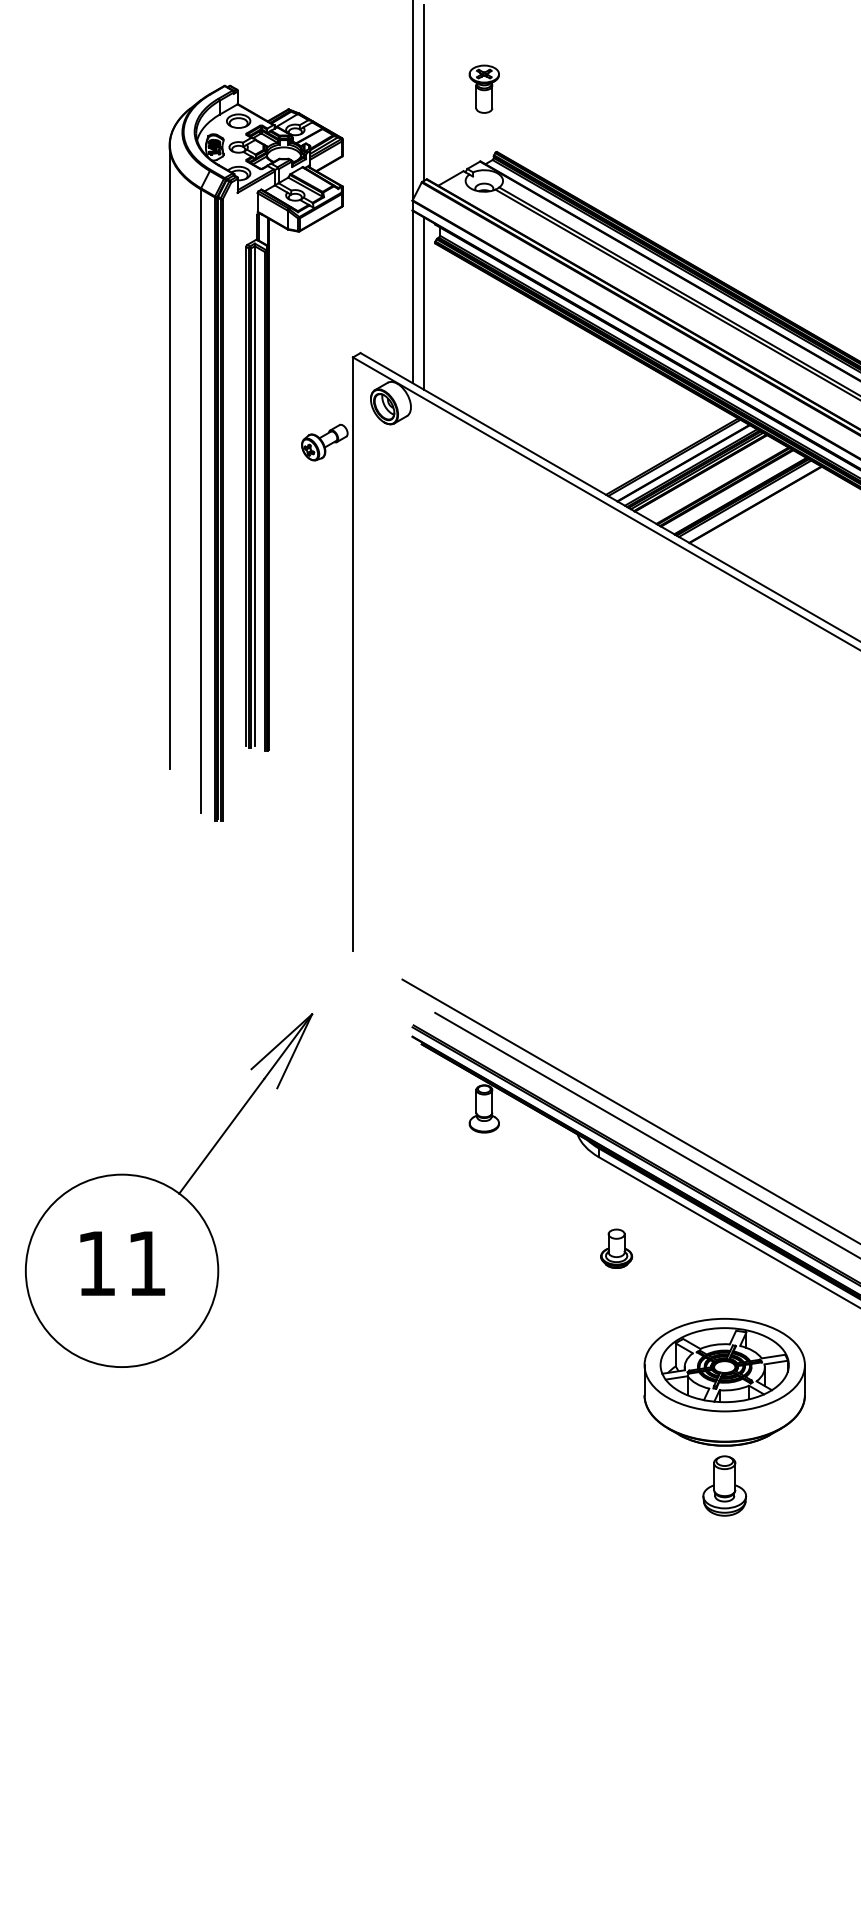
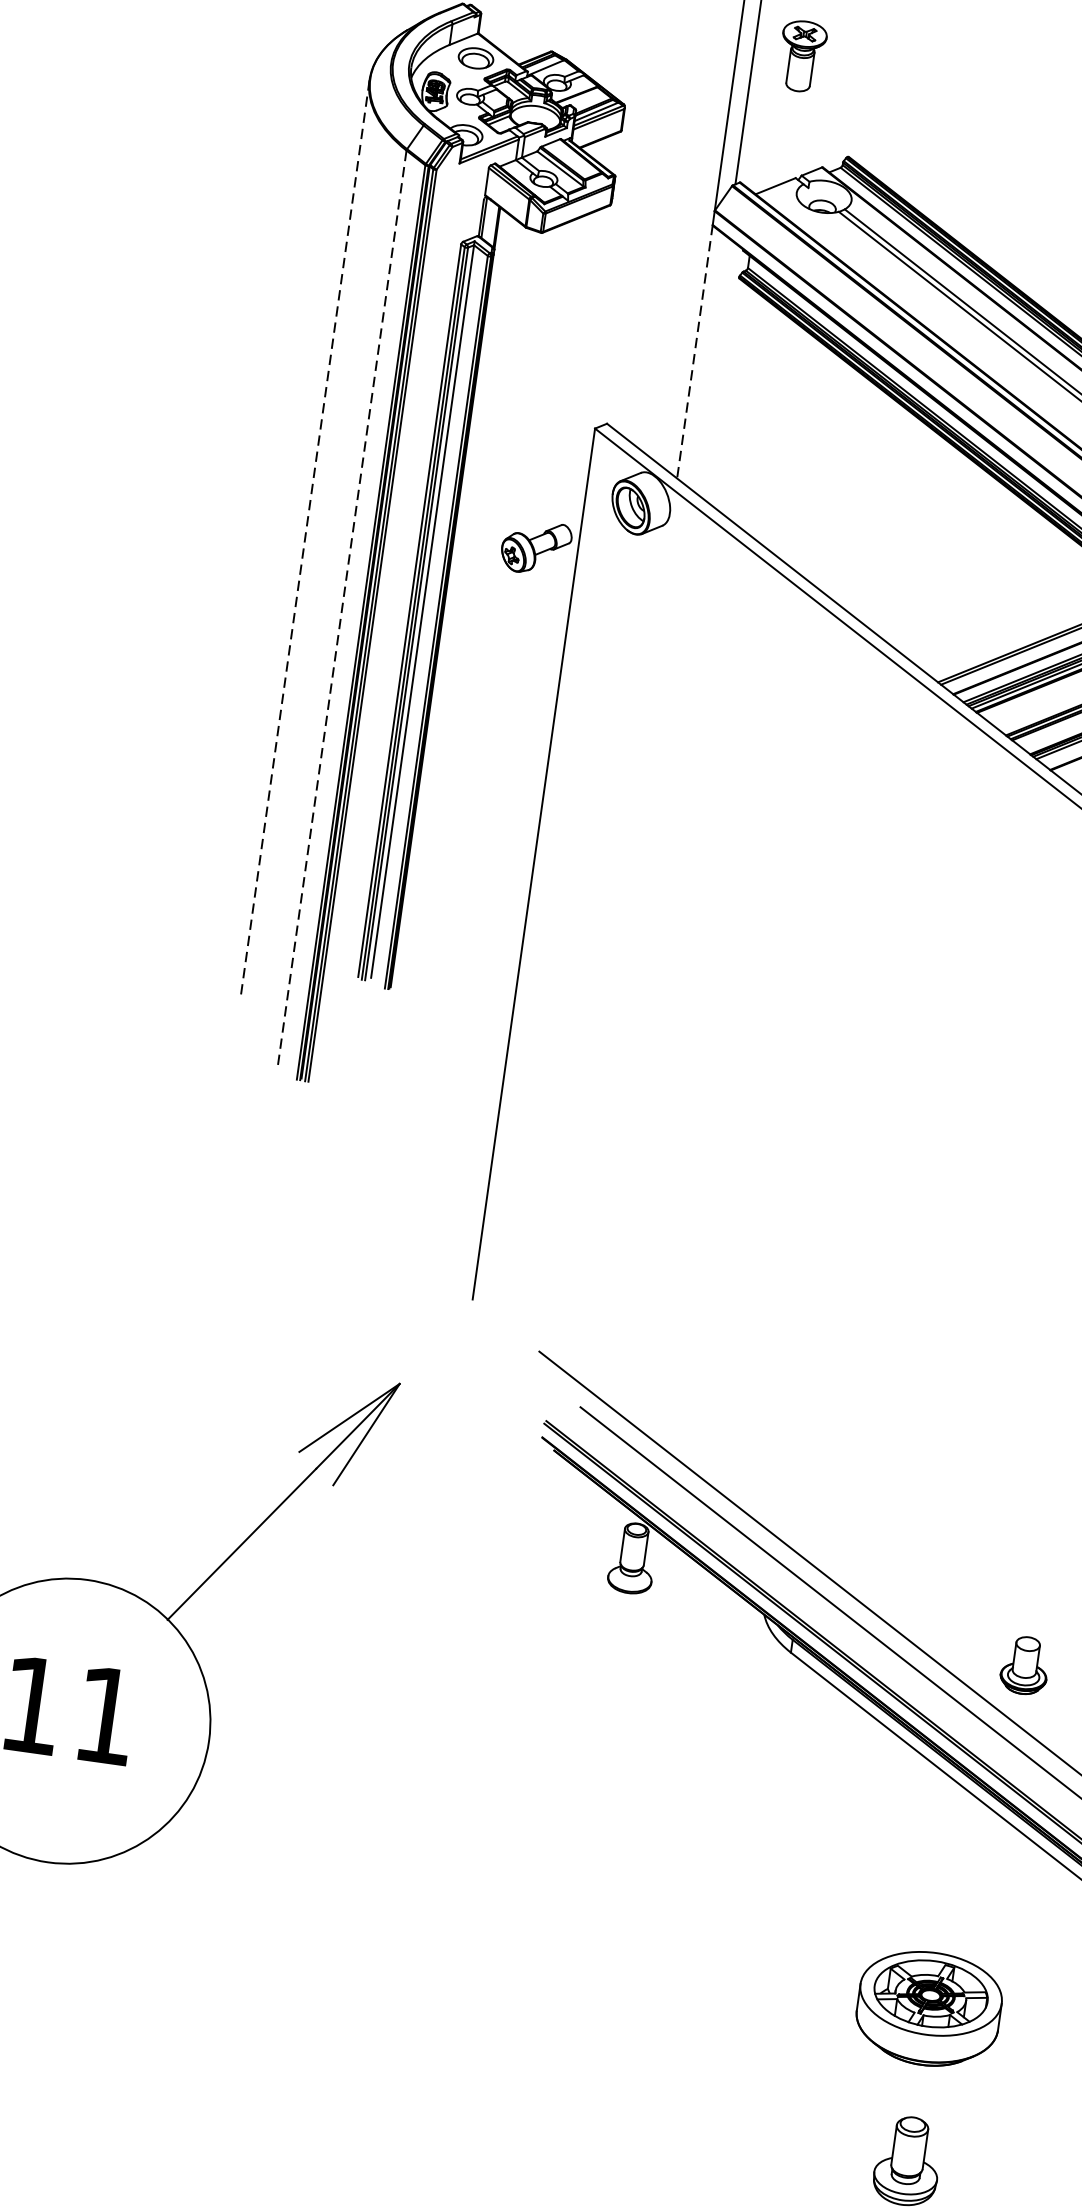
part: (483, 88) -> (800, 55), moved
line: (412, 297) -> (694, 352), solid -> dashed
line: (423, 303) -> (709, 363), removed
line: (169, 457) -> (305, 537), solid -> dashed
line: (200, 500) -> (341, 607), solid -> dashed
part: (616, 1248) -> (1025, 1665), moved
part: (724, 1382) -> (928, 2009), size x0.6

